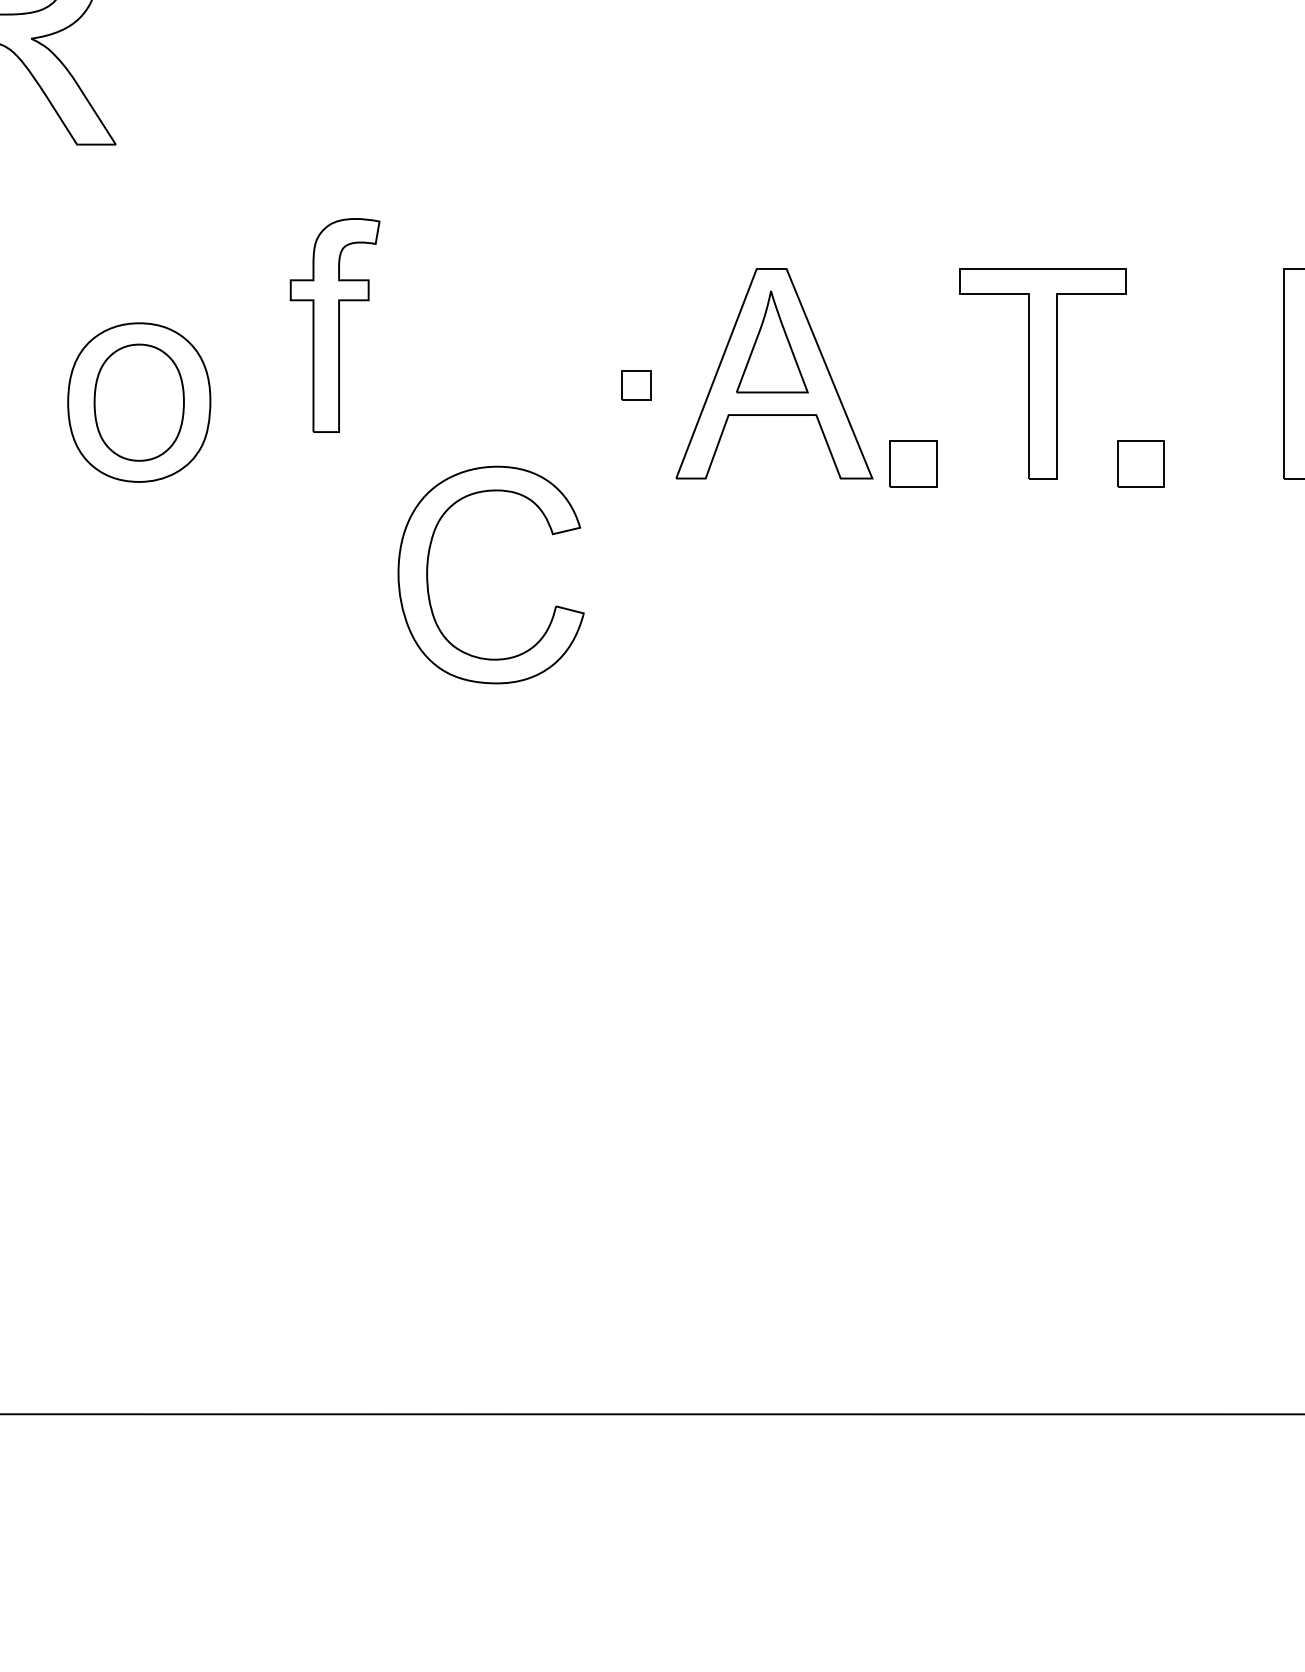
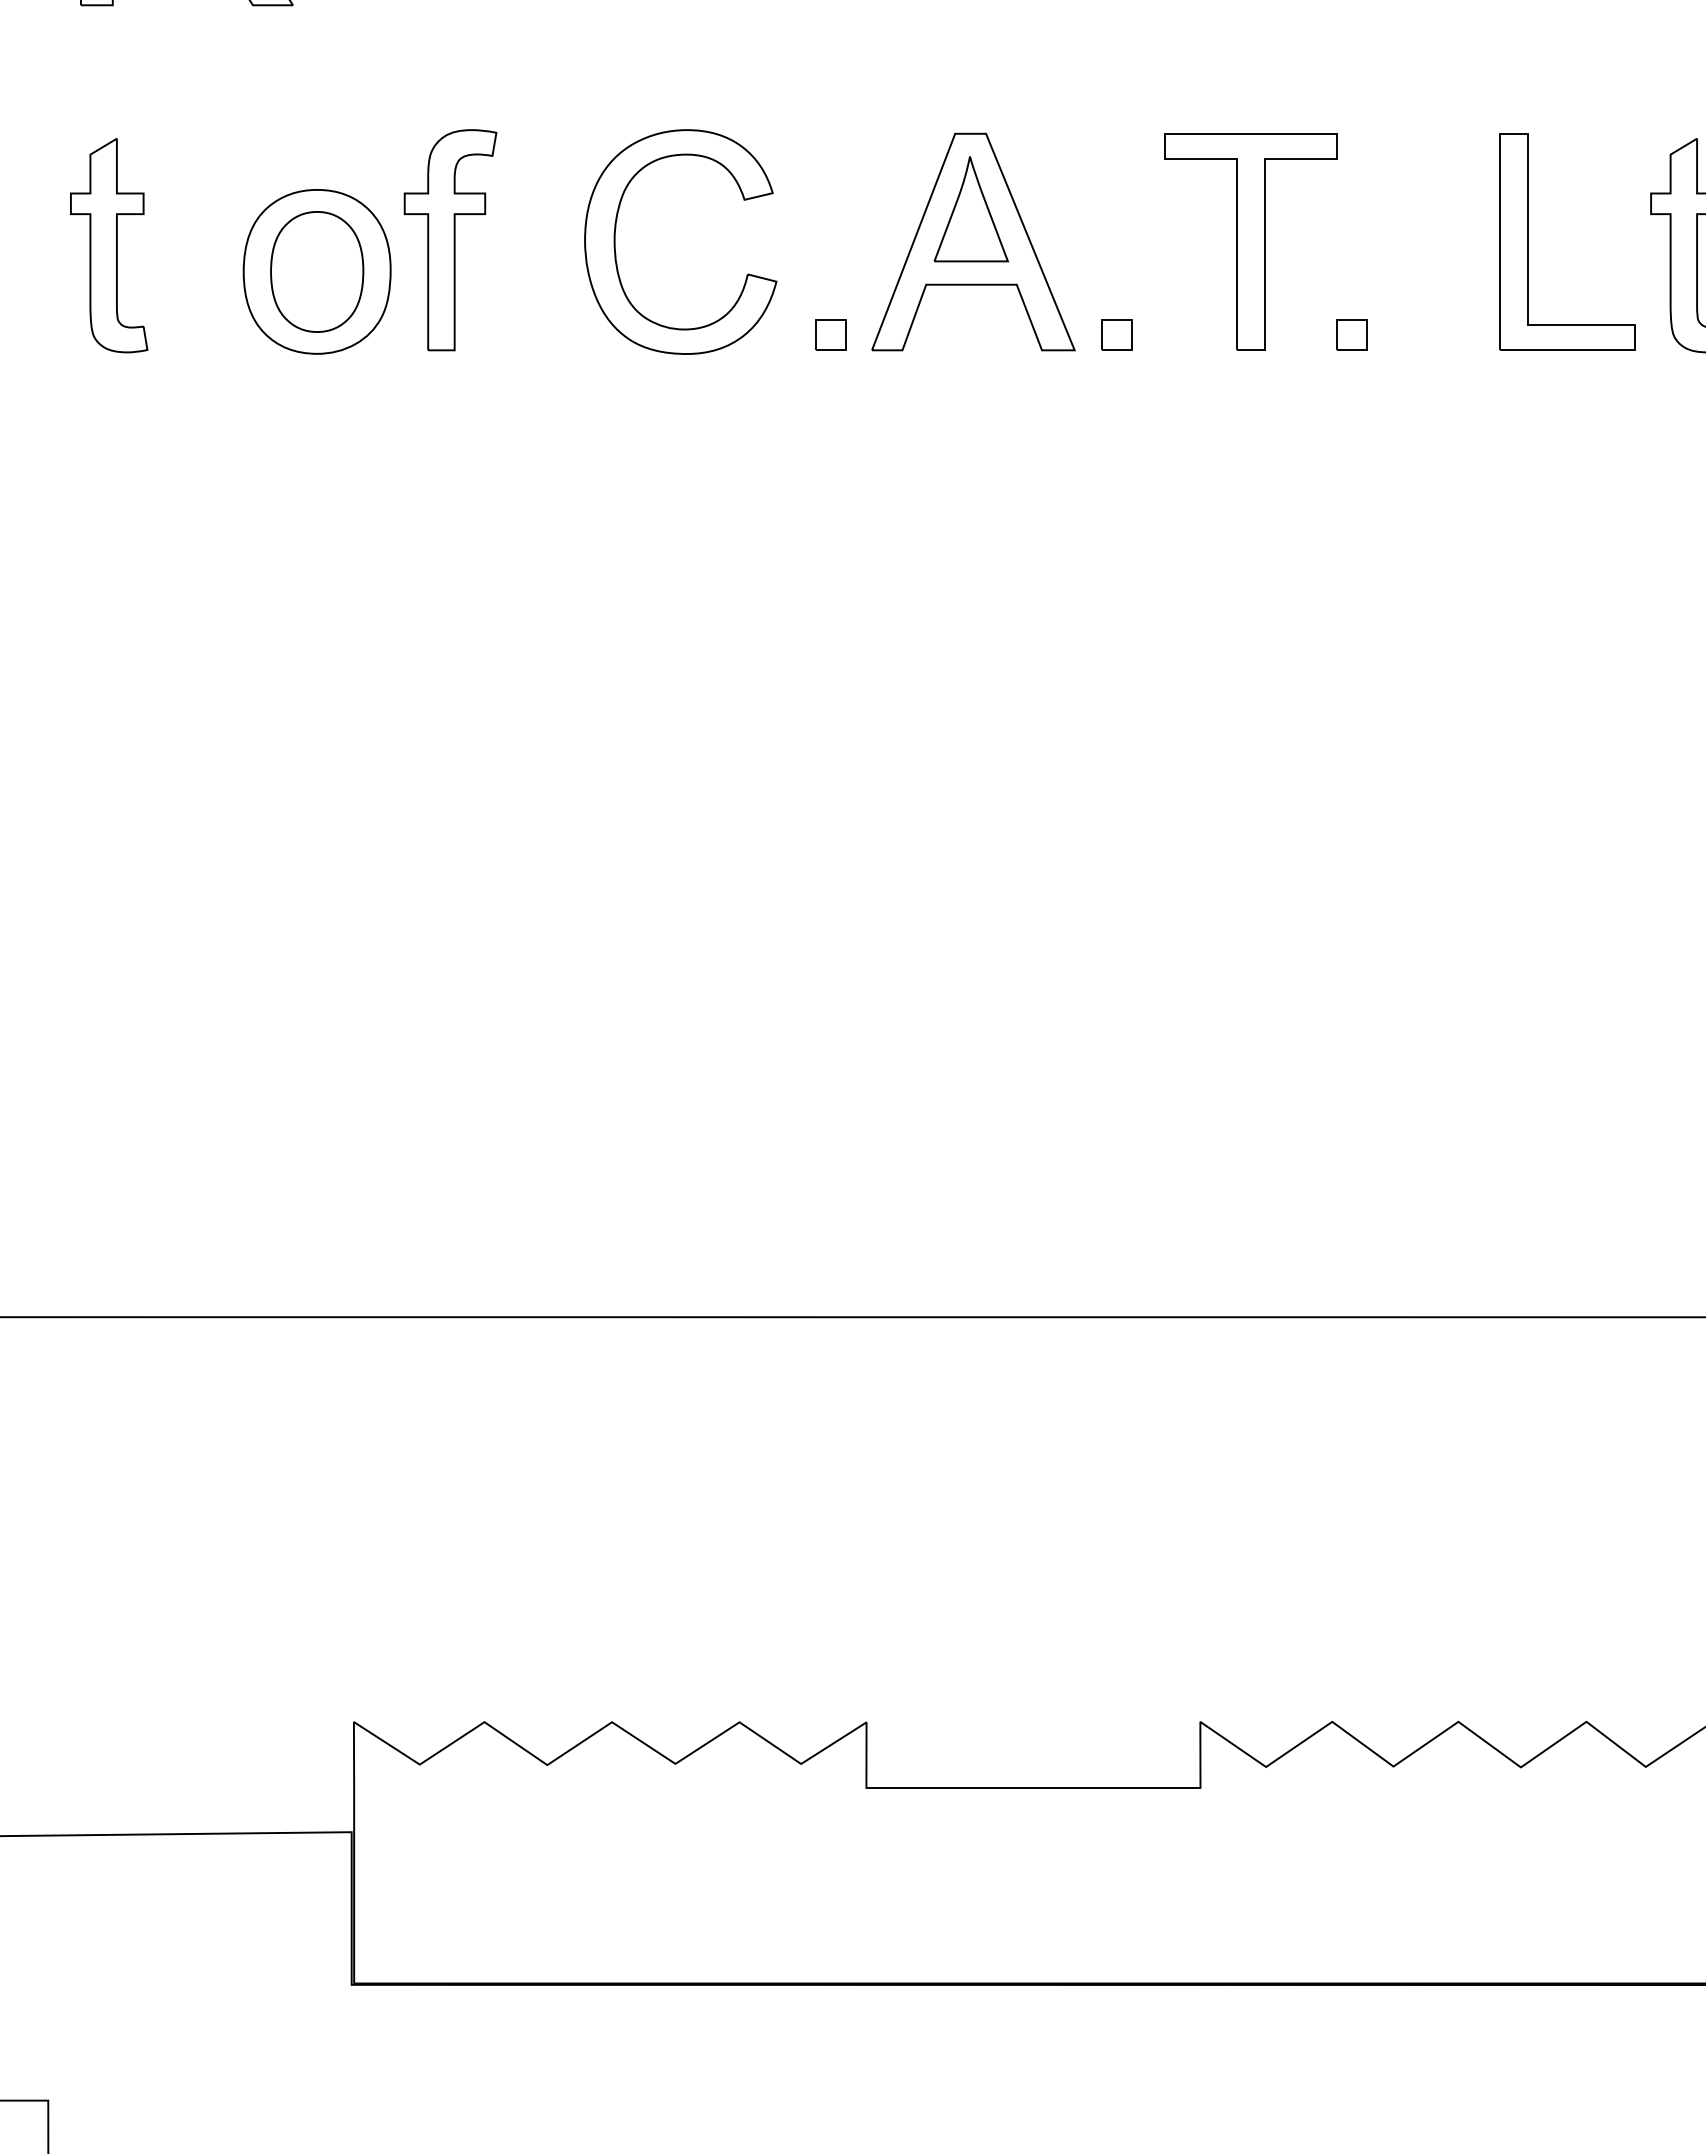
part: (335, 325) -> (450, 240), moved
part: (636, 384) -> (830, 334), moved
part: (912, 463) -> (1116, 334), size x0.62
part: (1140, 463) -> (1351, 334), size x0.62
part: (427, 574) -> (615, 241), moved

